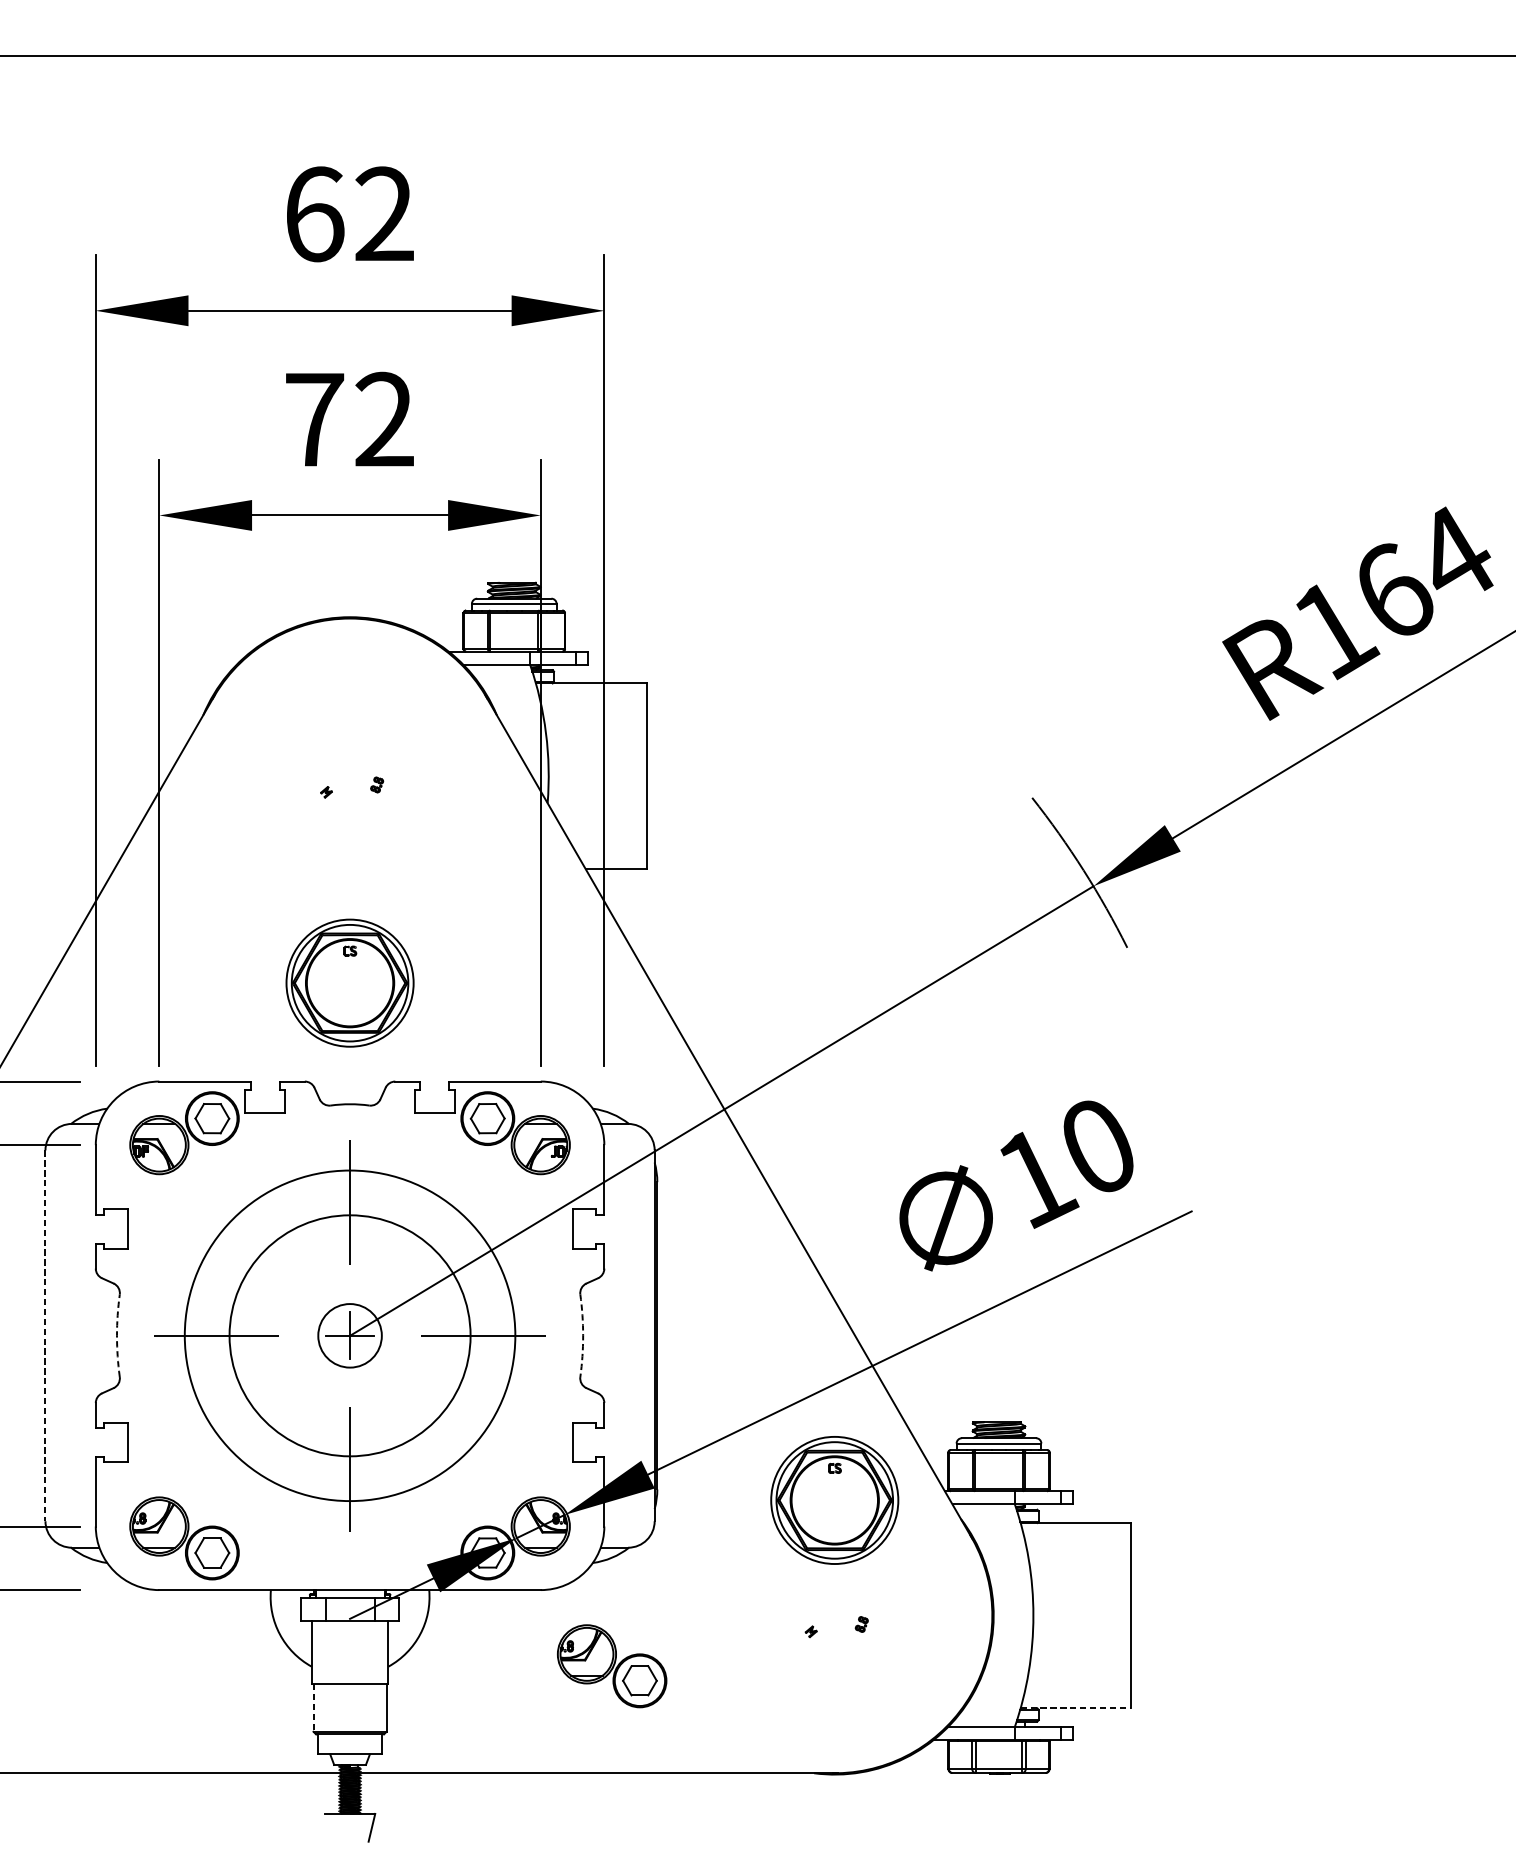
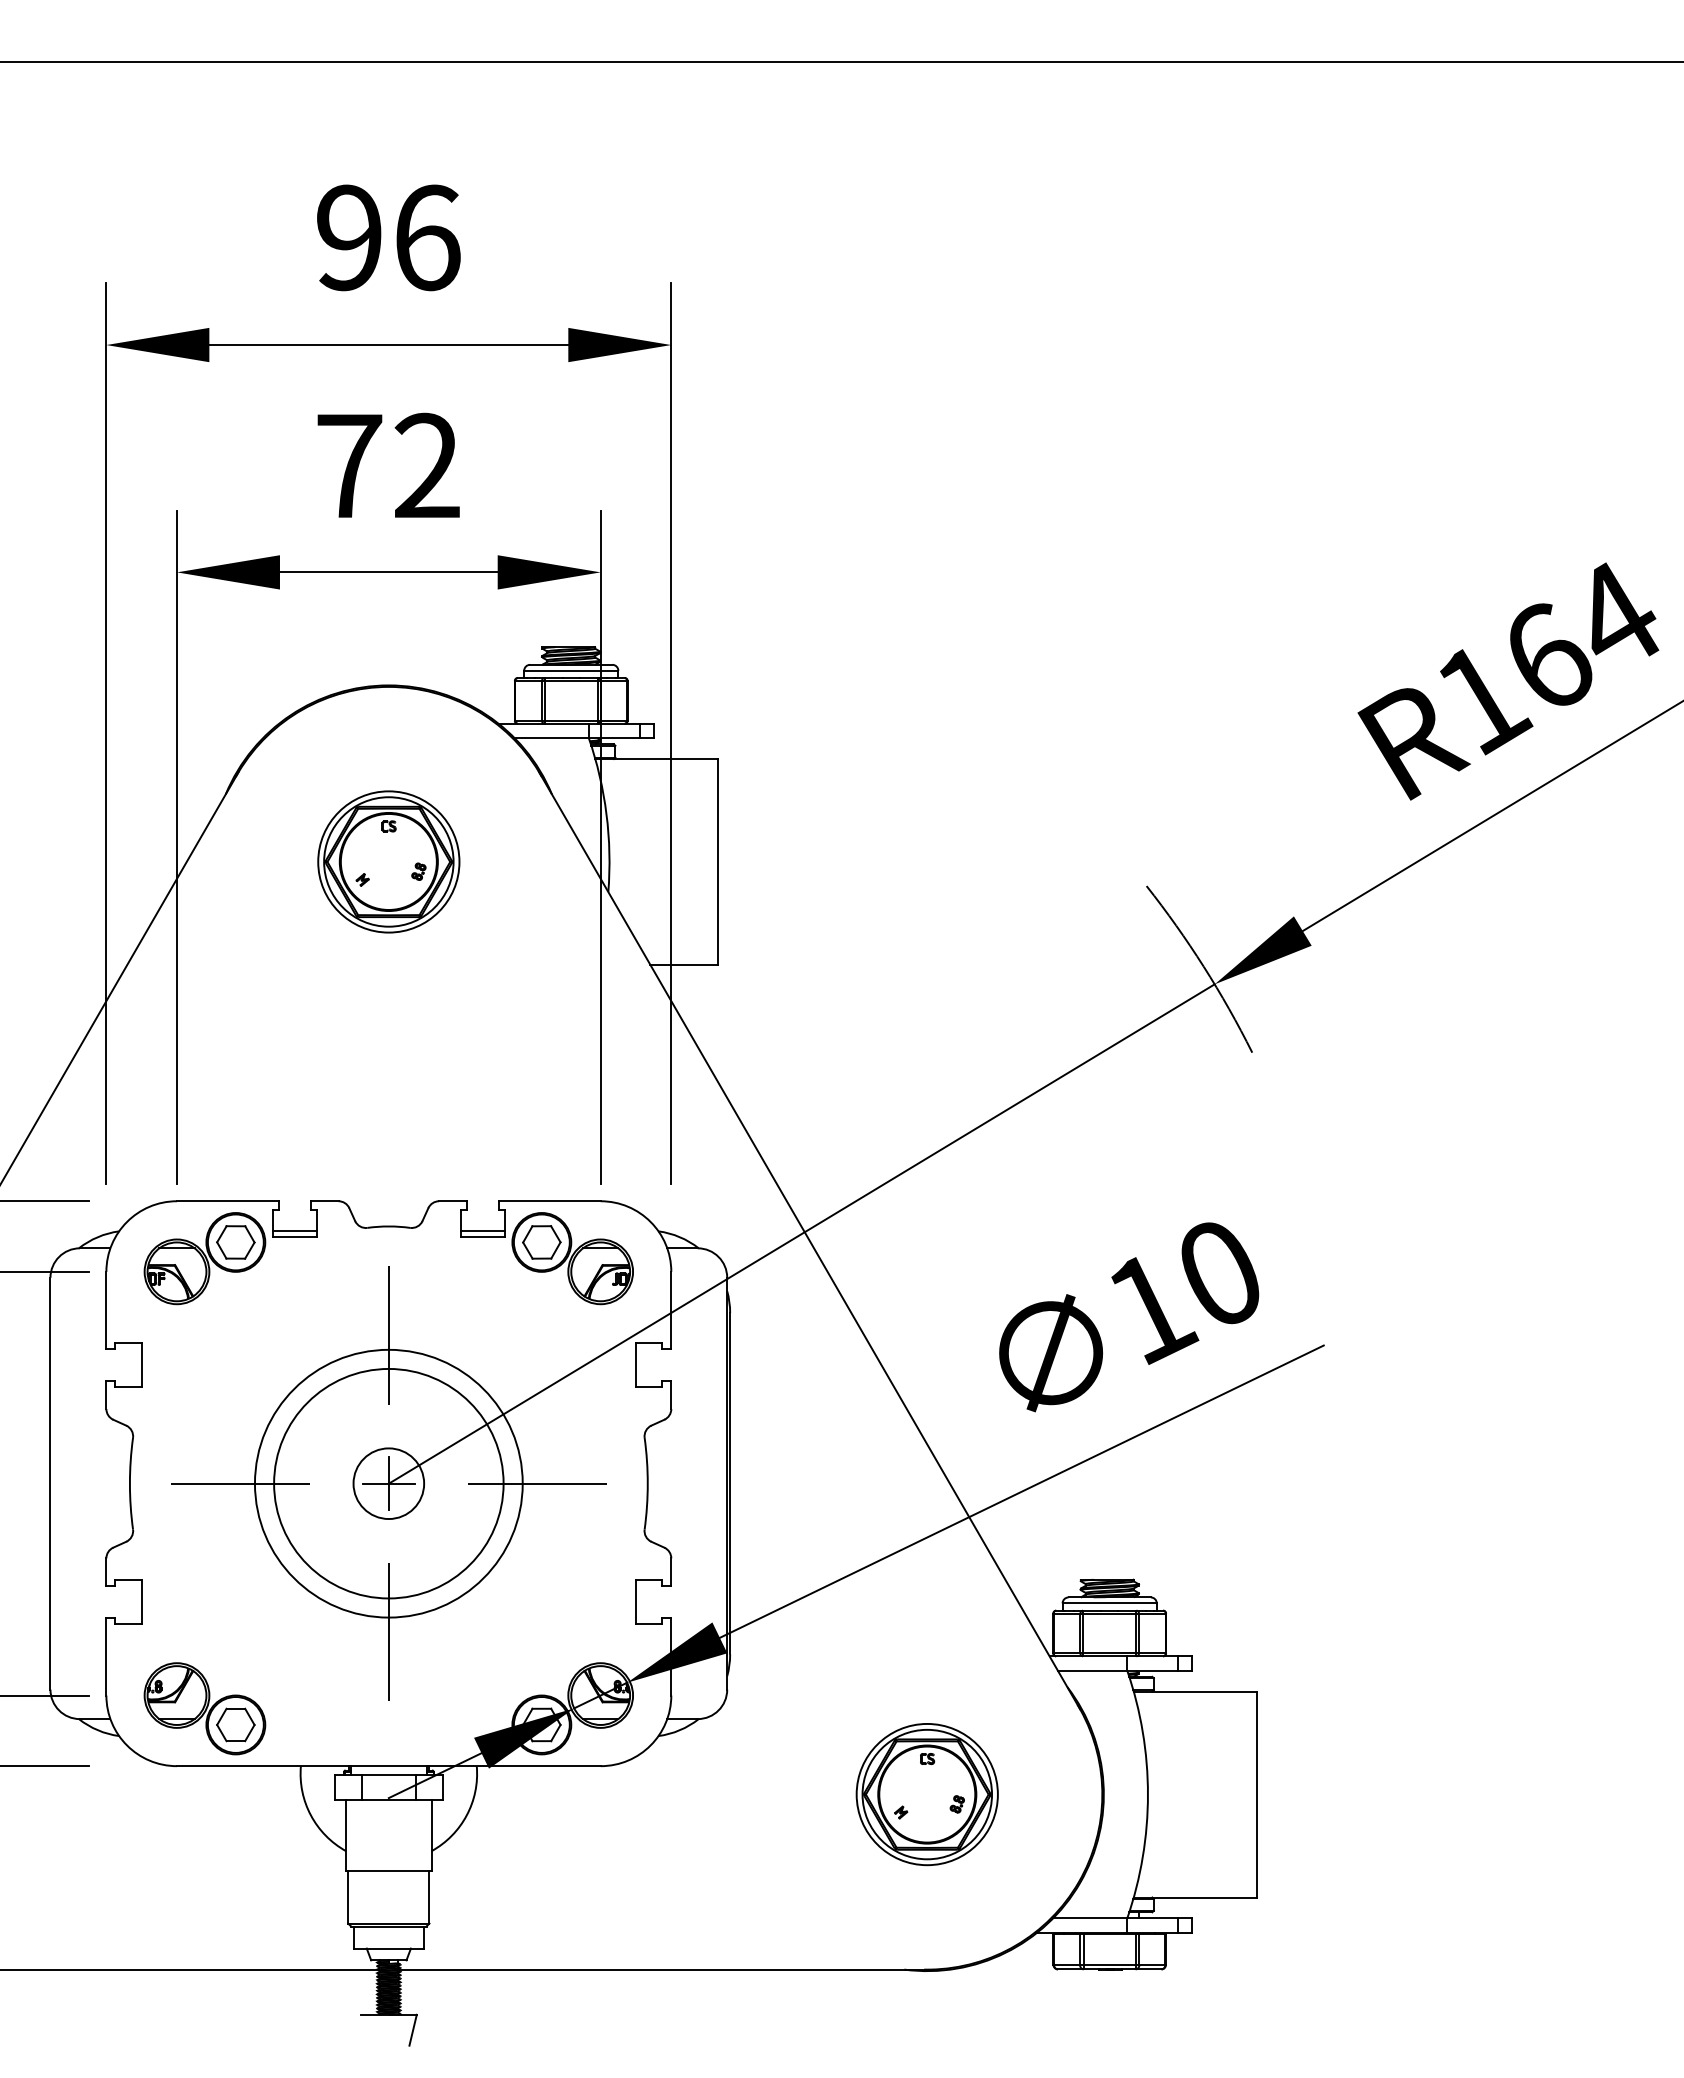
text: (349, 213) -> (388, 237), 62 -> 96
part: (349, 982) -> (388, 861), moved
line: (265, 1107) -> (294, 1230), added
line: (434, 1107) -> (482, 1230), added
line: (45, 1335) -> (50, 1483), dashed -> solid
arc: (116, 1335) -> (129, 1483), dashed -> solid
circle: (349, 1335) -> (388, 1483), size x0.62
arc: (582, 1335) -> (647, 1483), dashed -> solid
part: (834, 1500) -> (926, 1794), moved
part: (611, 1666) -> (679, 1850), removed
line: (313, 1708) -> (348, 1897), dashed -> solid
line: (1076, 1708) -> (1195, 1897), dashed -> solid

